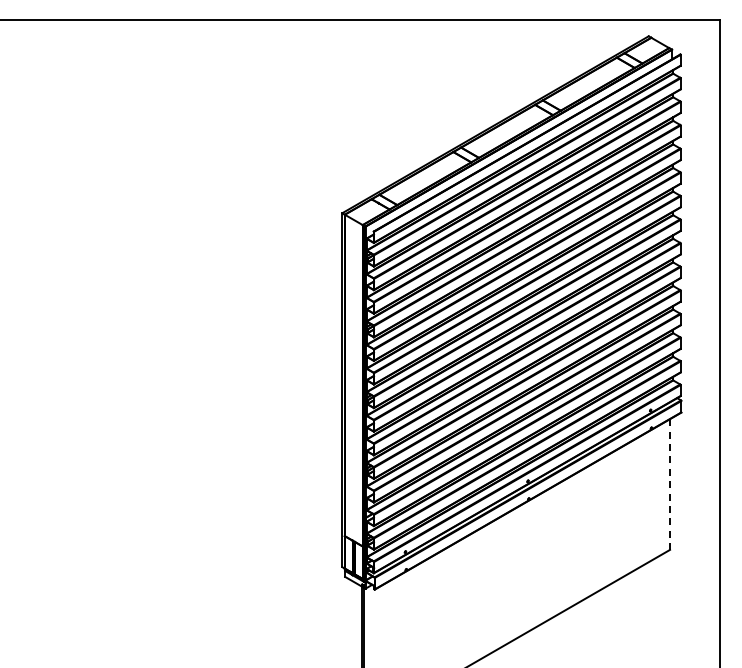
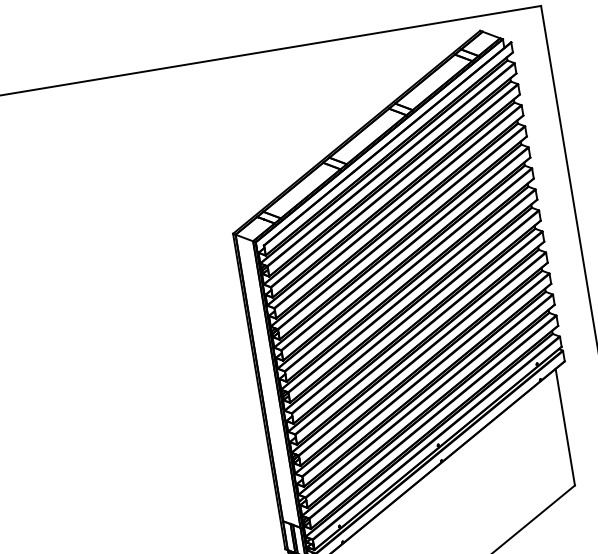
line: (670, 485) -> (565, 428), dashed -> solid

